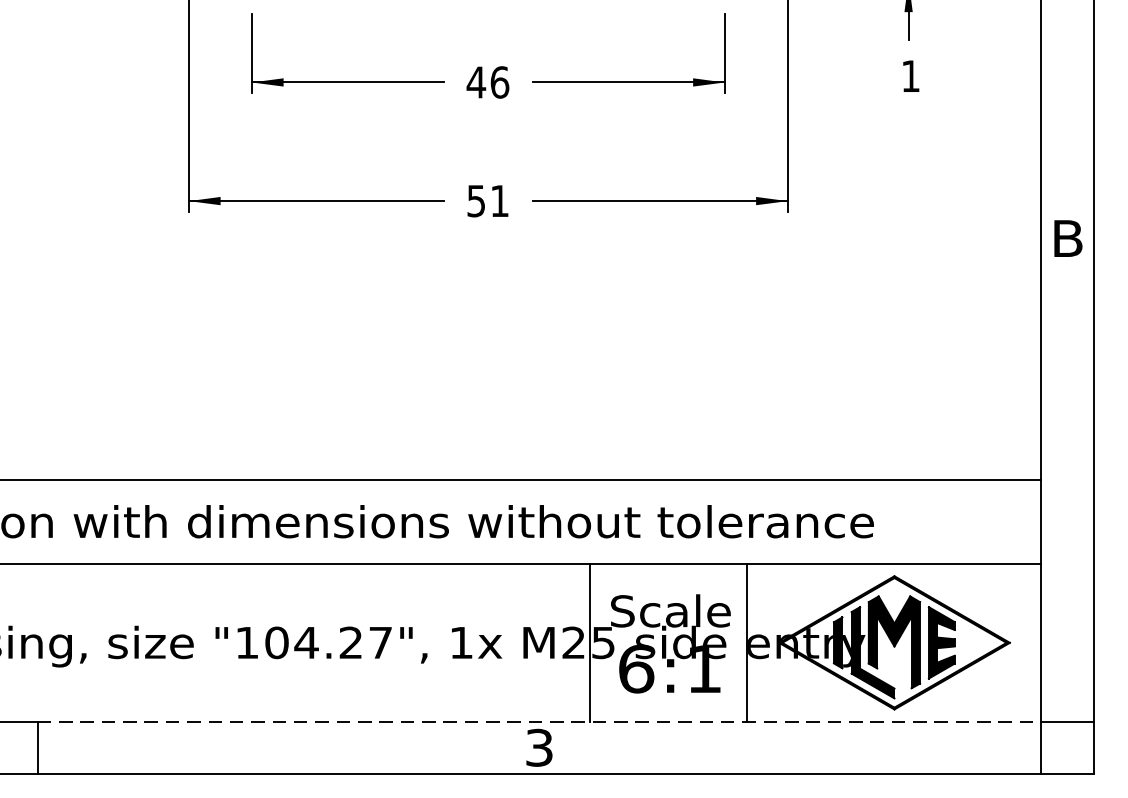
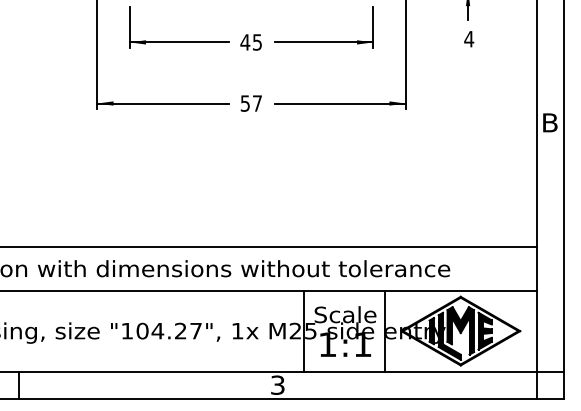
text: (911, 76) -> (469, 39), 1 -> 4
text: (499, 82) -> (257, 42), 46 -> 45
text: (499, 201) -> (257, 103), 51 -> 57
text: (635, 668) -> (327, 344), 6:1 -> 1:1
line: (538, 721) -> (277, 371), dashed -> solid

